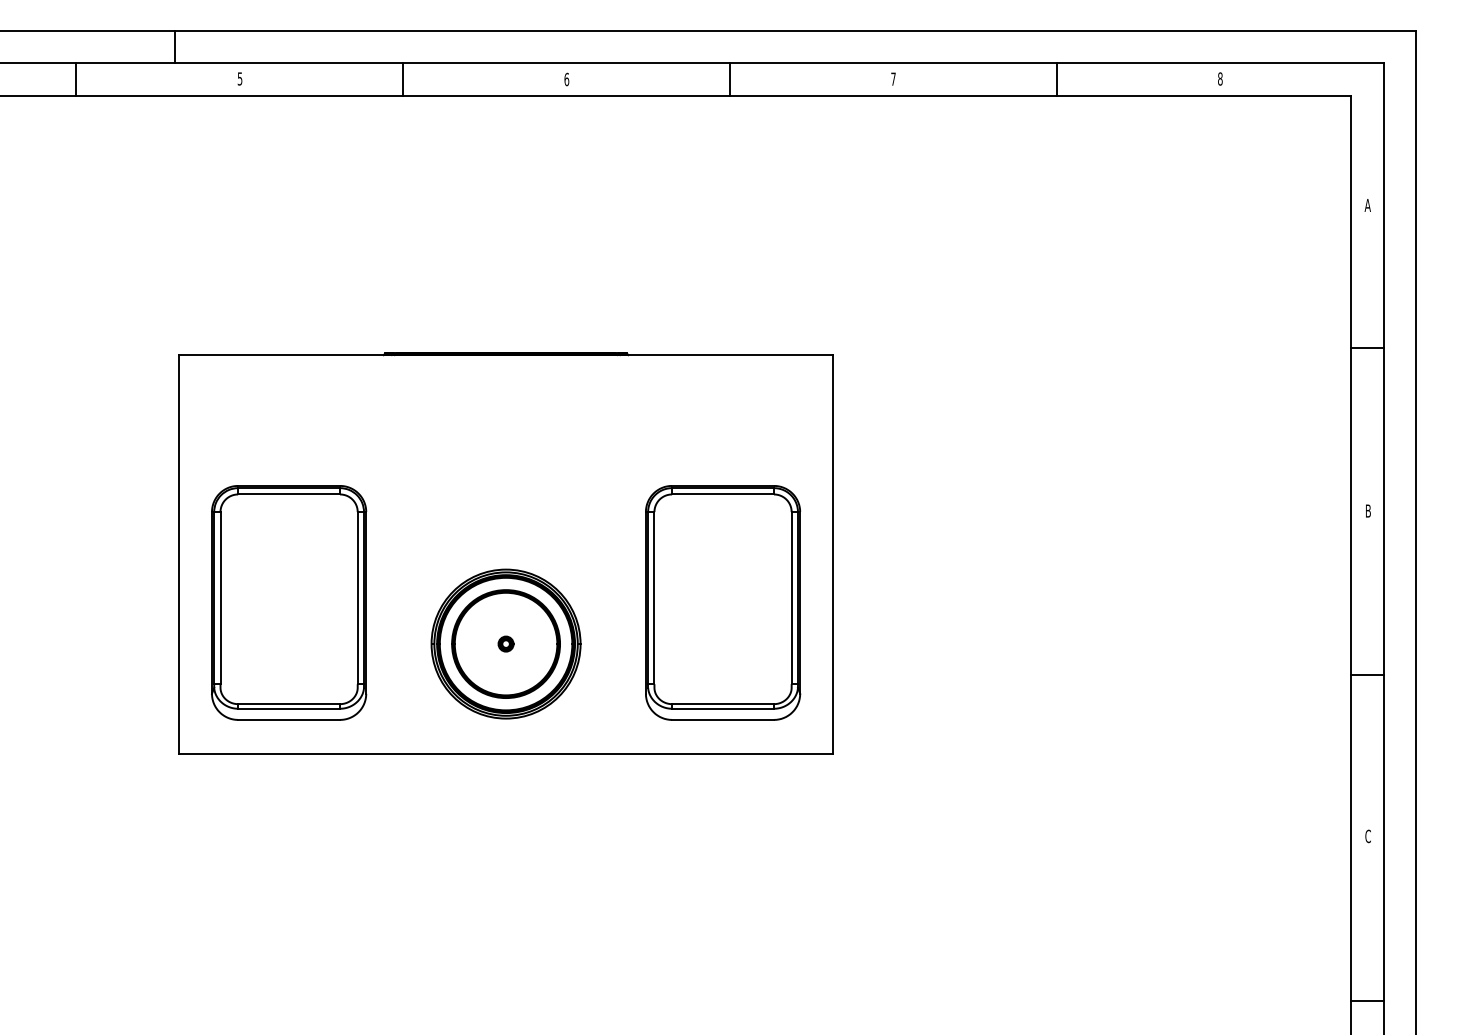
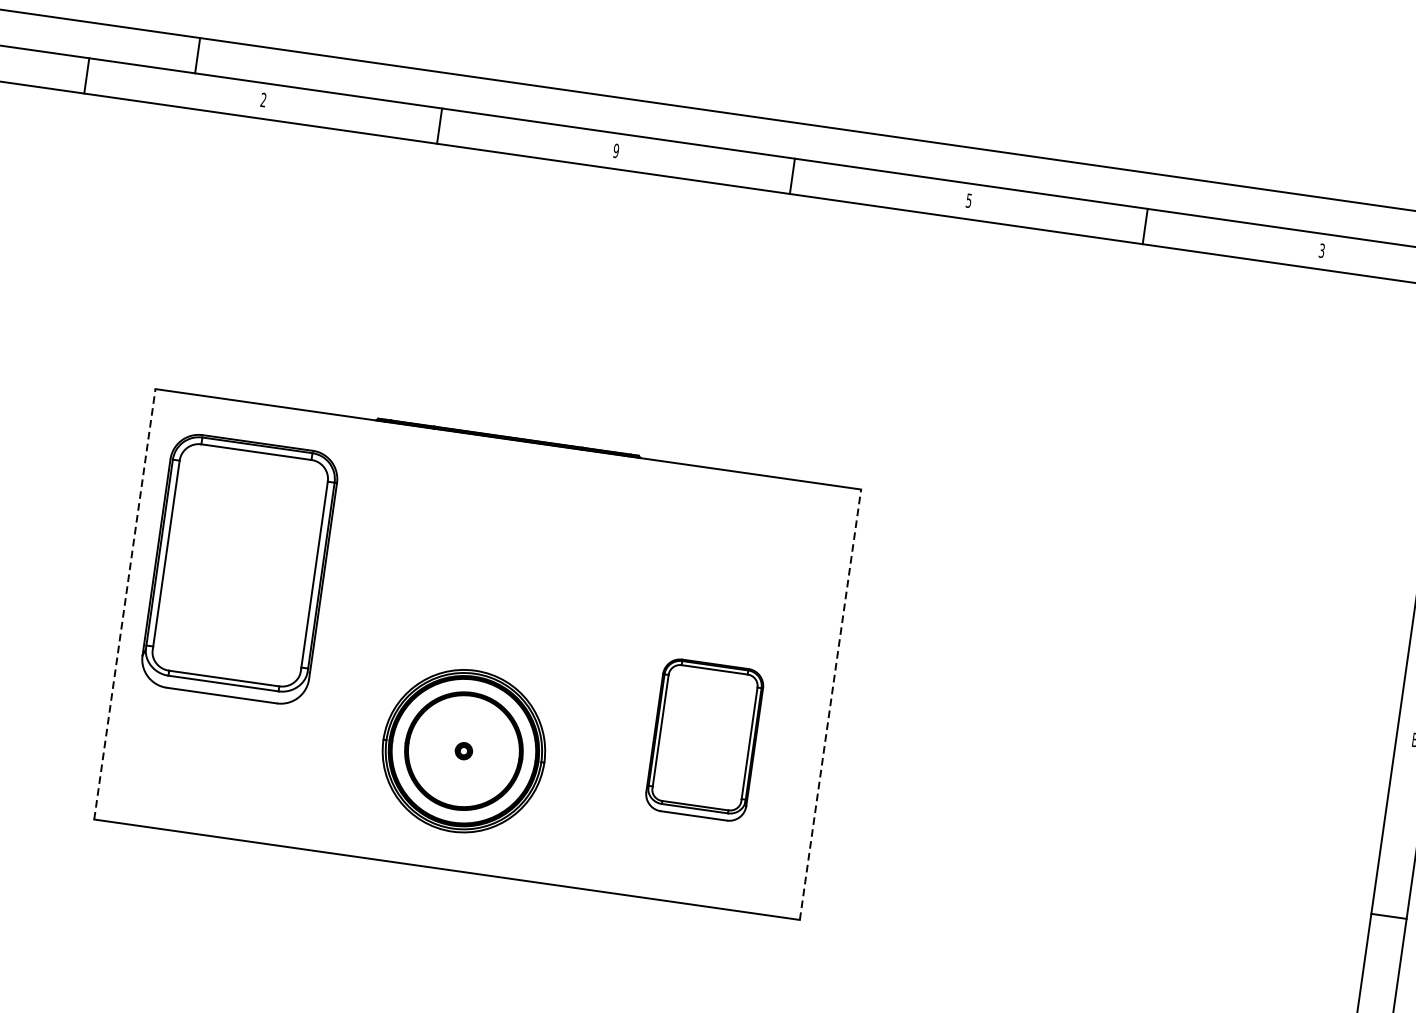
text: (239, 78) -> (263, 99), 5 -> 2
text: (893, 78) -> (969, 200), 7 -> 5
text: (1220, 78) -> (1322, 250), 8 -> 3
text: (566, 79) -> (615, 150), 6 -> 9
line: (179, 554) -> (125, 604), solid -> dashed
line: (832, 554) -> (830, 704), solid -> dashed
part: (289, 602) -> (240, 568), moved
part: (723, 602) -> (705, 739), size x0.6

